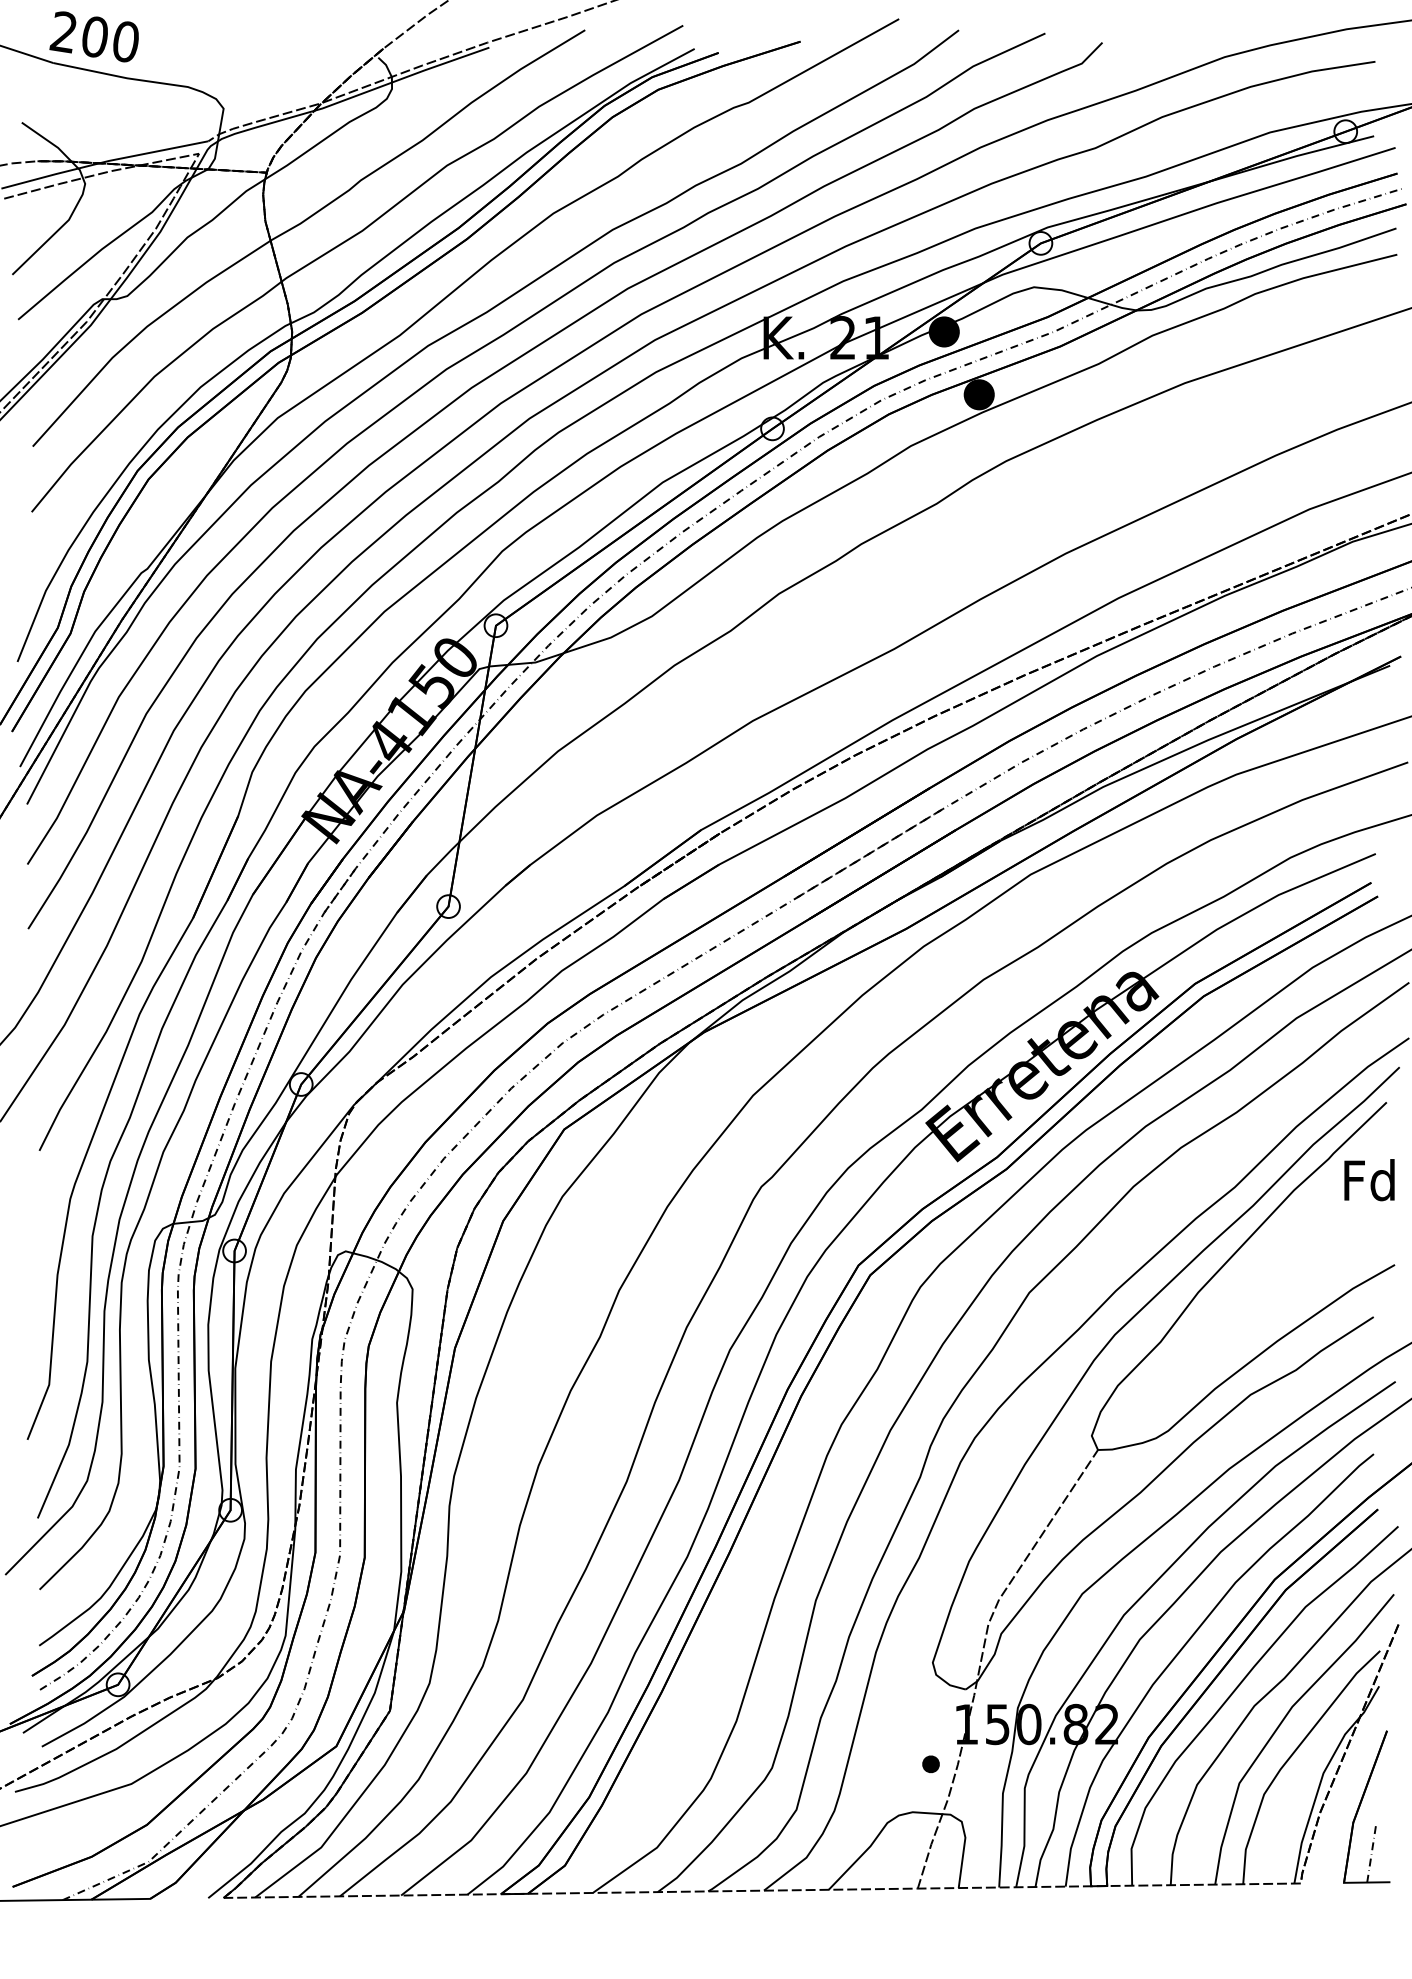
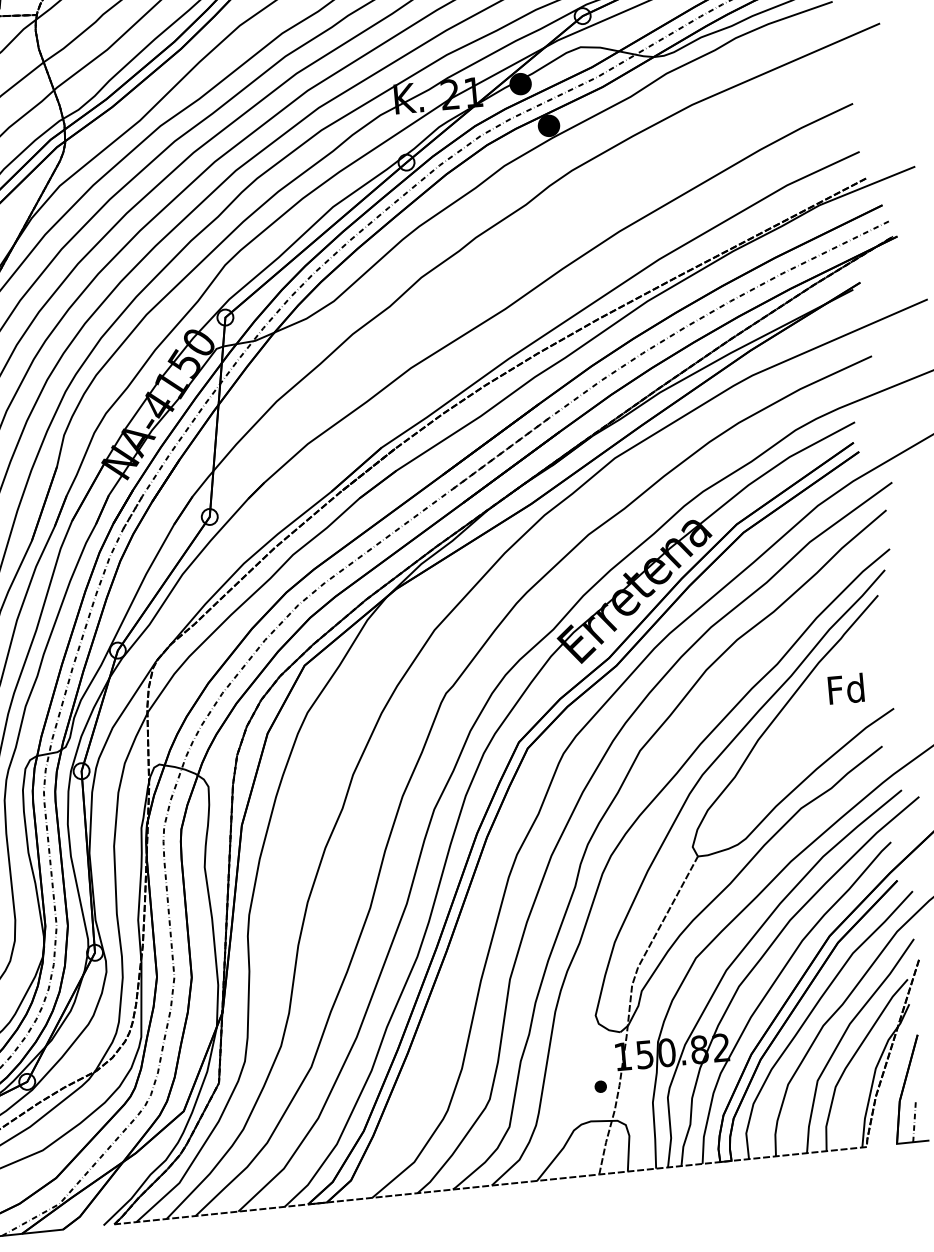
text: (1369, 1180) -> (846, 689), moved

